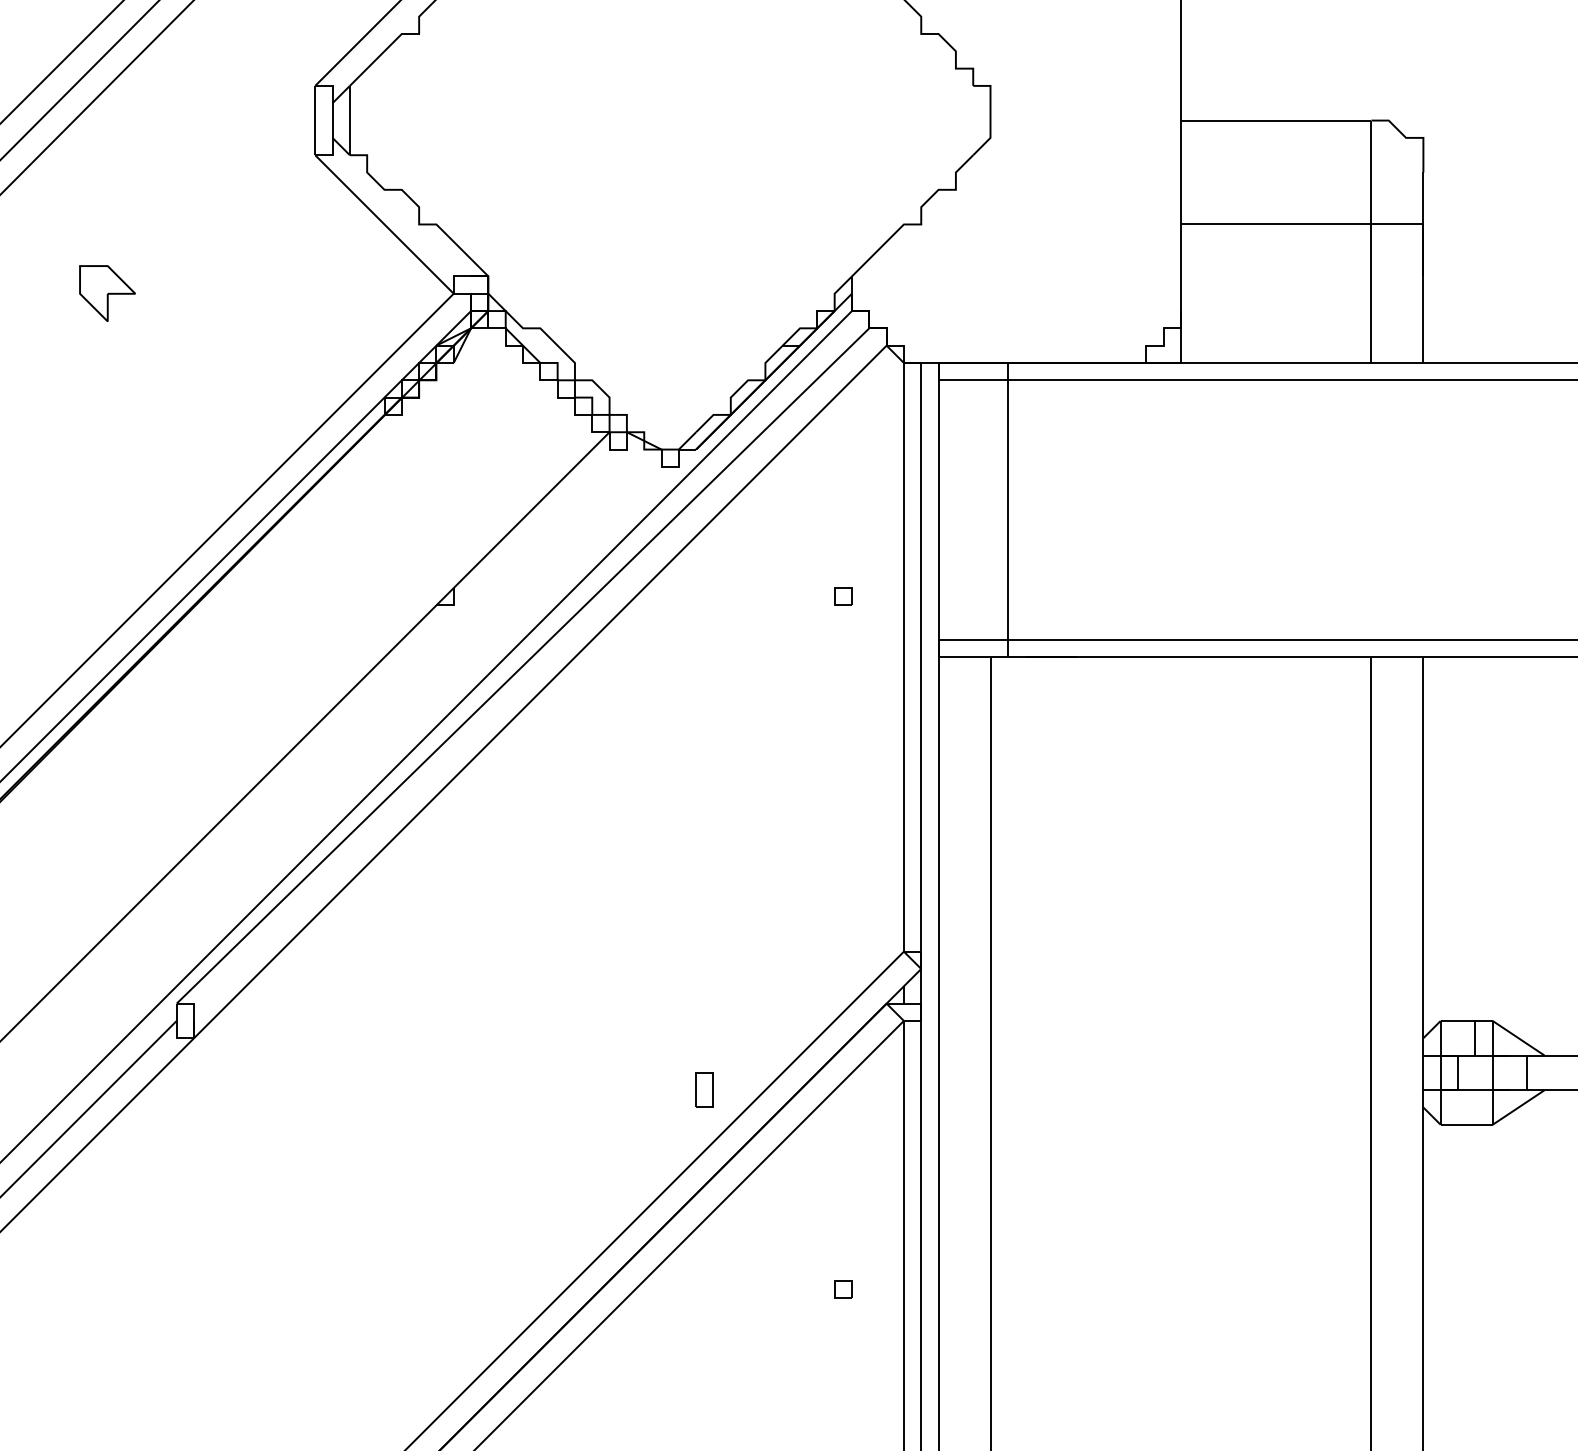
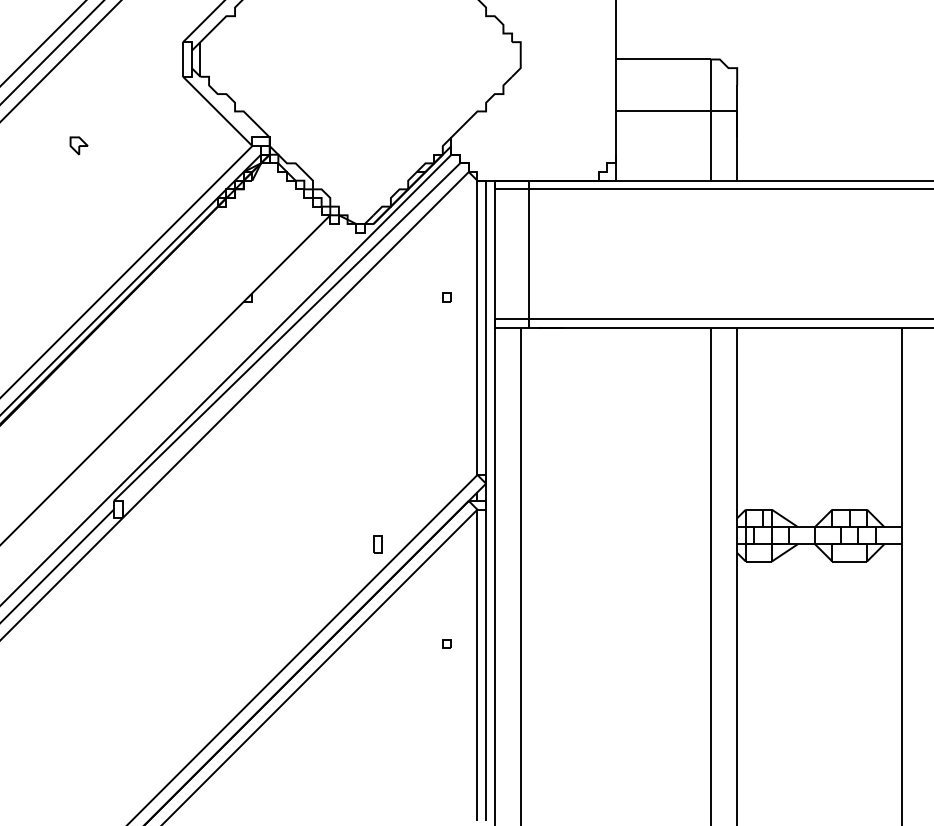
part: (105, 292) -> (78, 145), size x0.62

